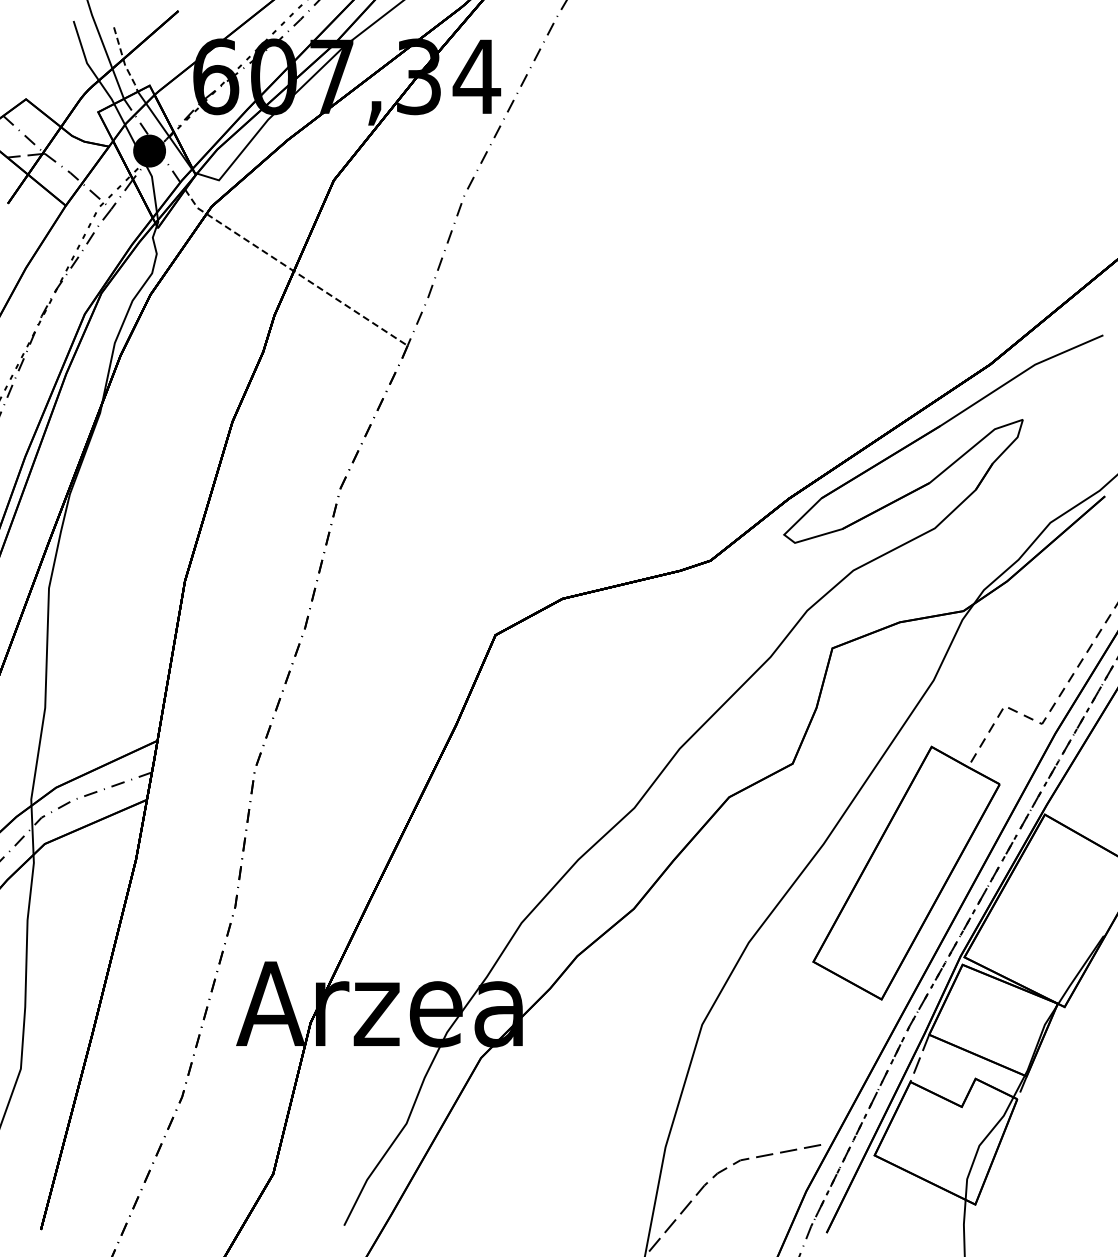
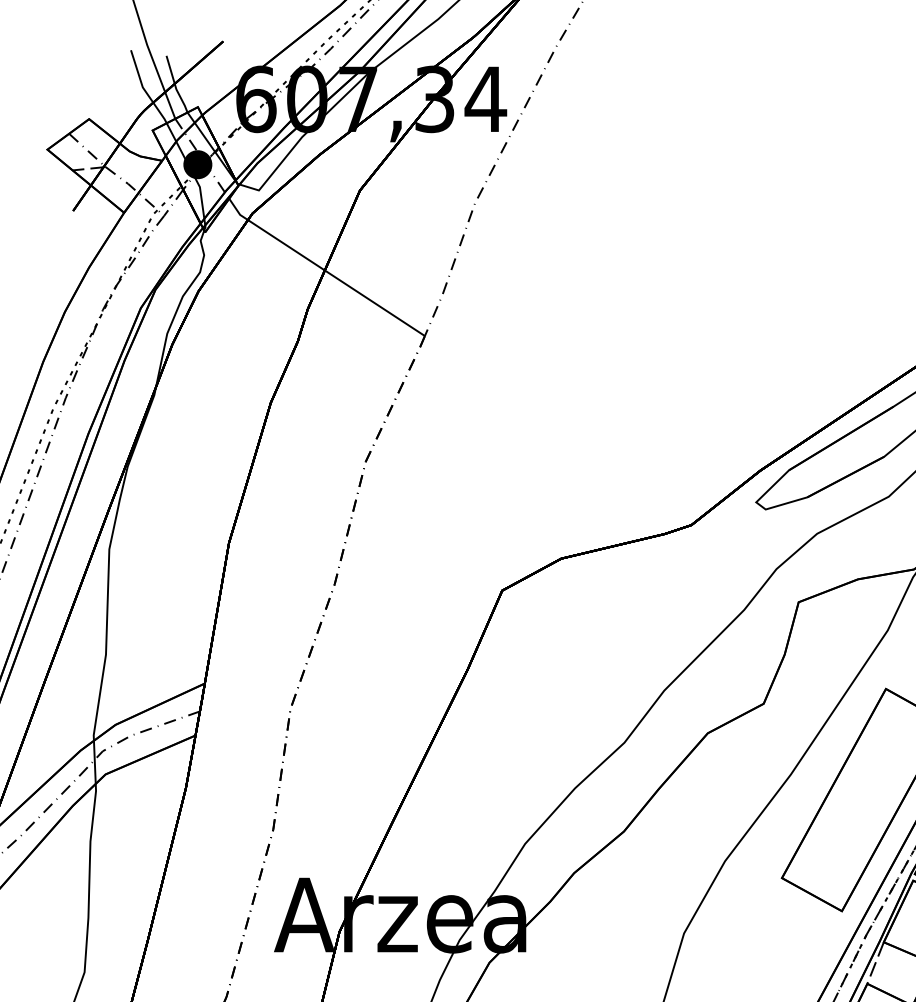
line: (124, 61) -> (175, 85), dashed -> solid
line: (292, 270) -> (323, 269), dashed -> solid

